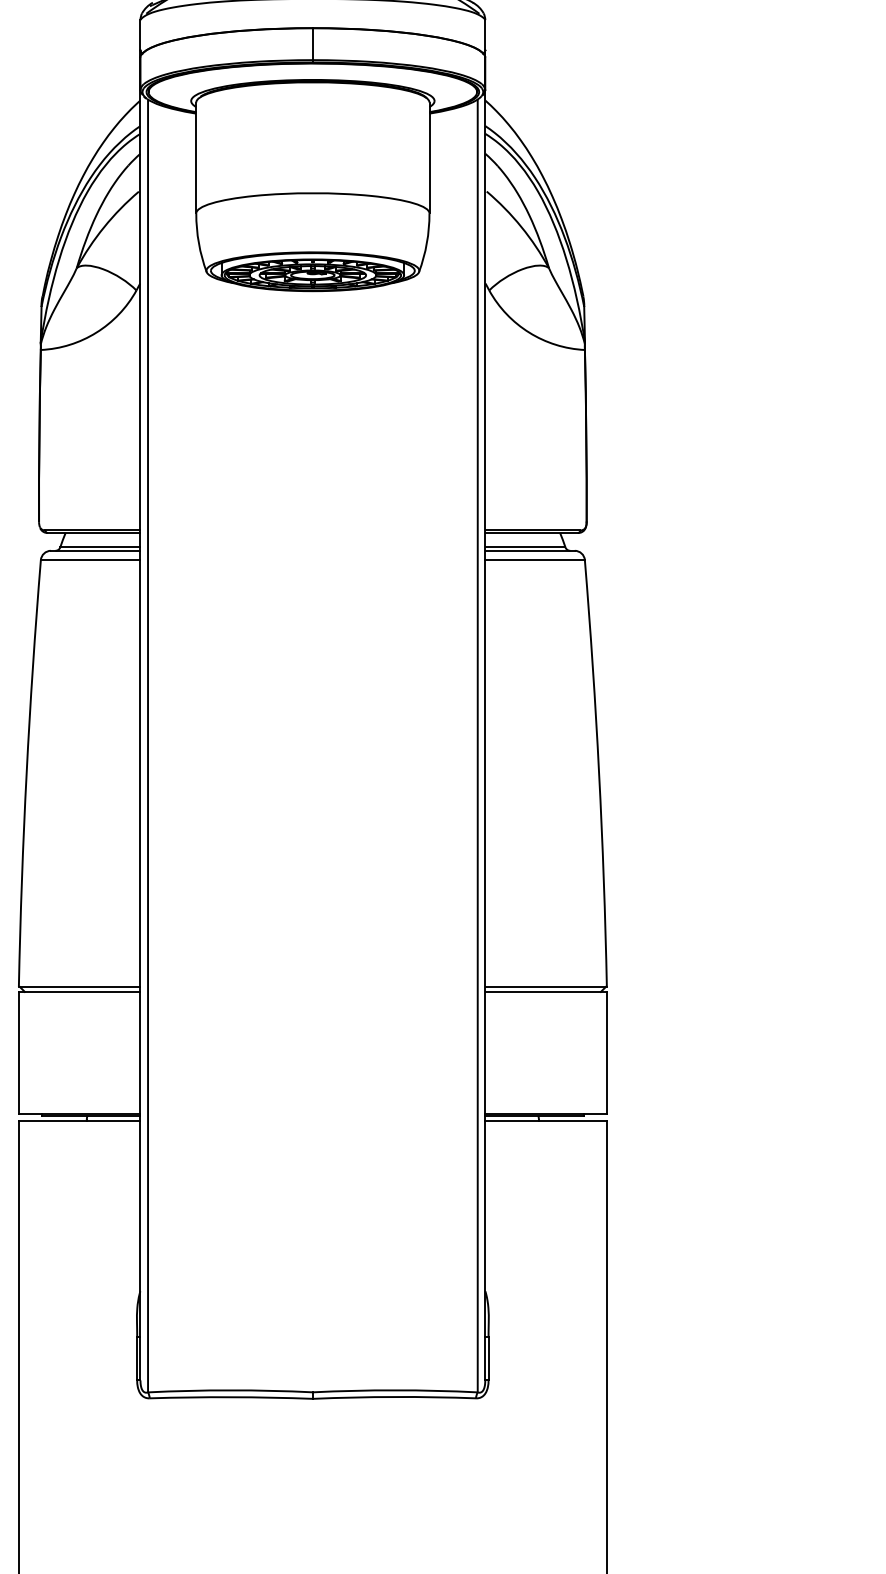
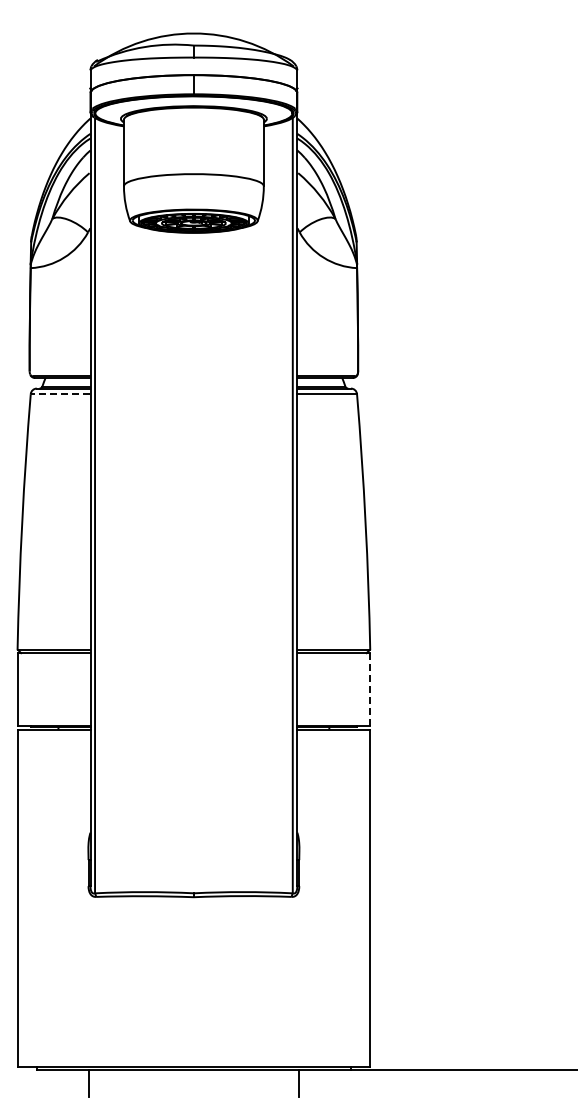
line: (90, 560) -> (60, 394), solid -> dashed
line: (607, 1052) -> (370, 689), solid -> dashed

